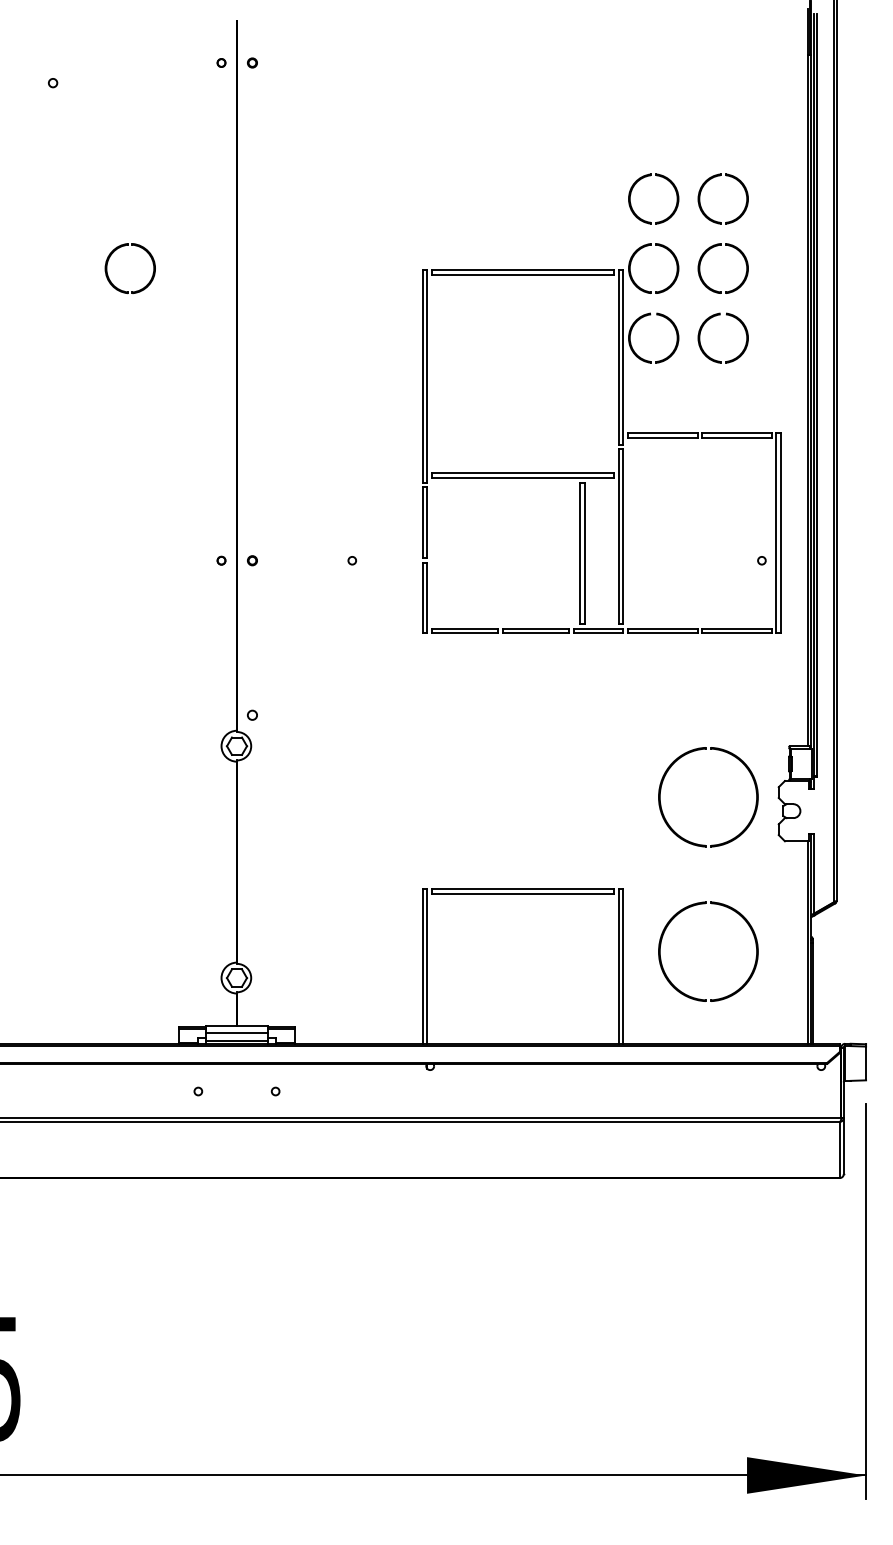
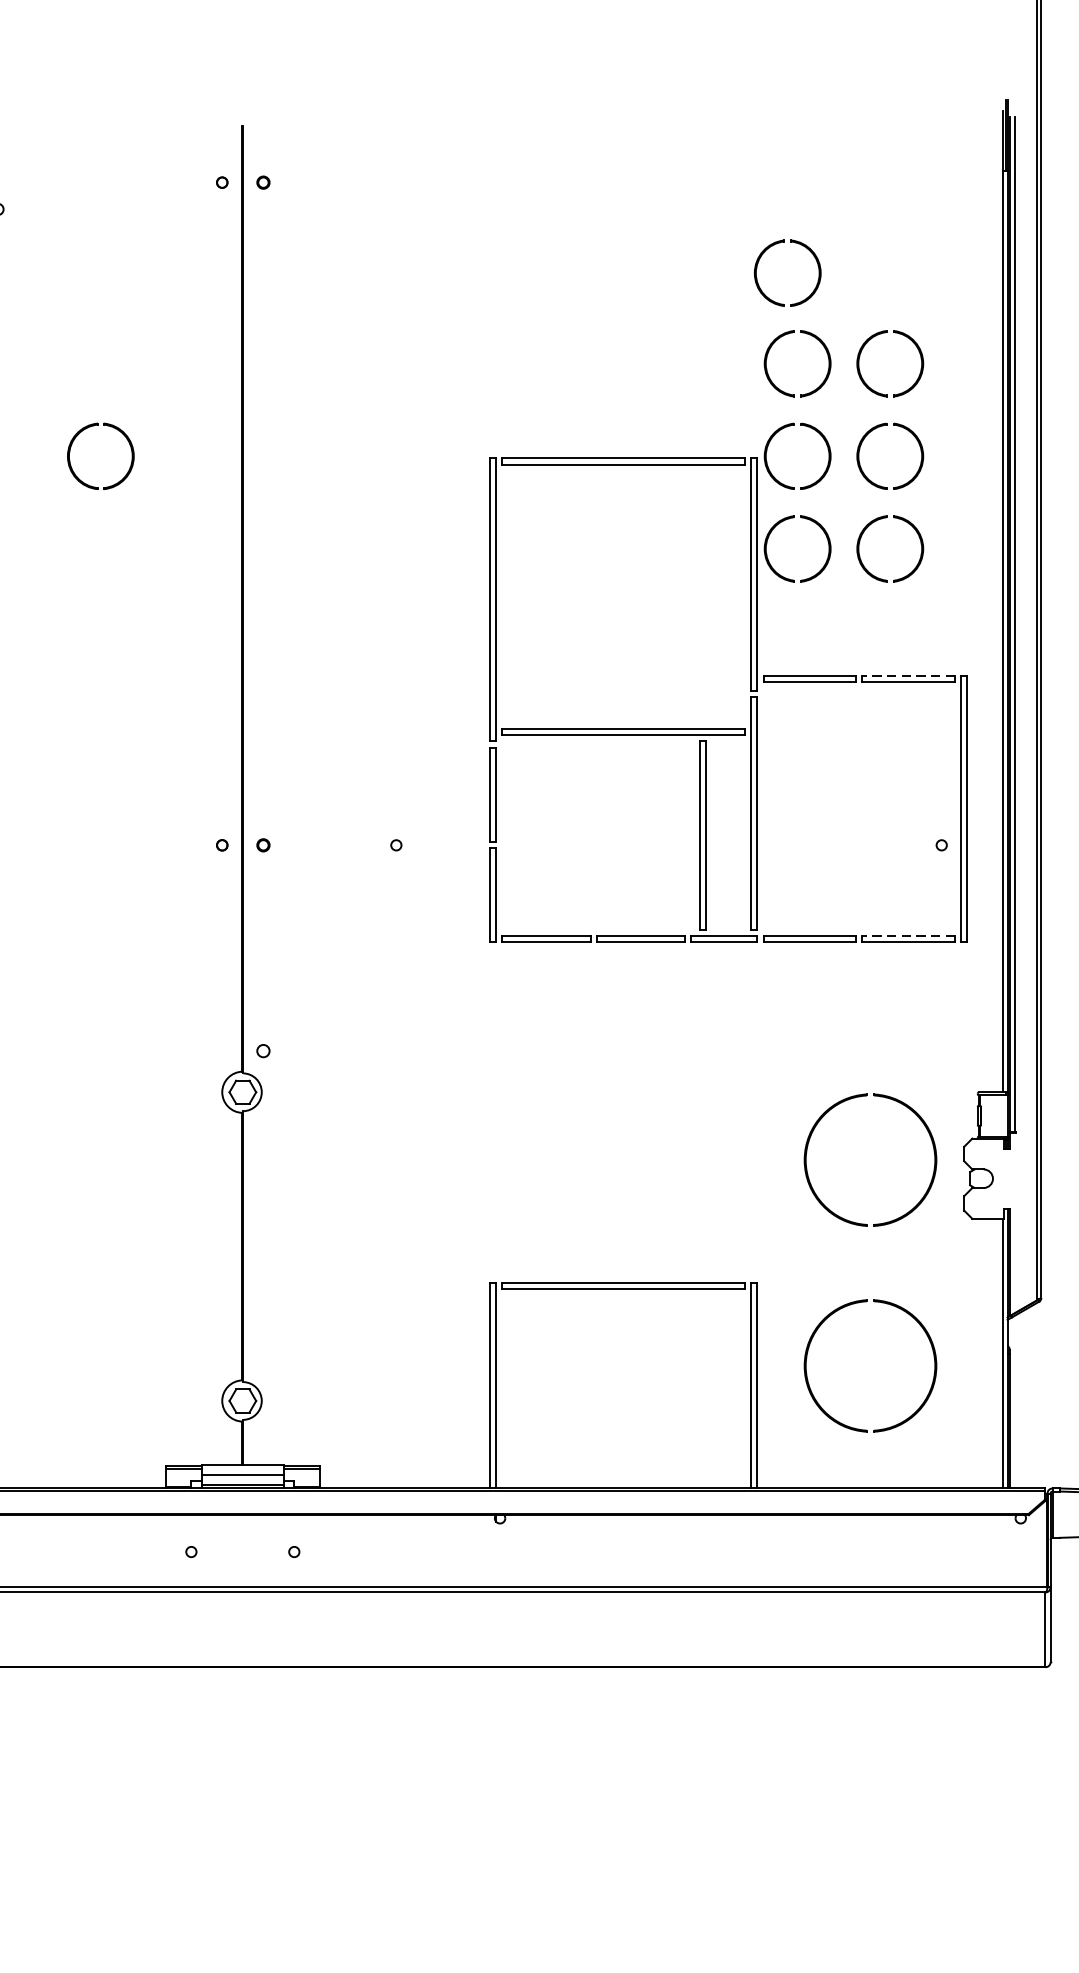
part: (639, 109) -> (778, 244), added
line: (737, 433) -> (909, 675), solid -> dashed
line: (737, 628) -> (909, 935), solid -> dashed

